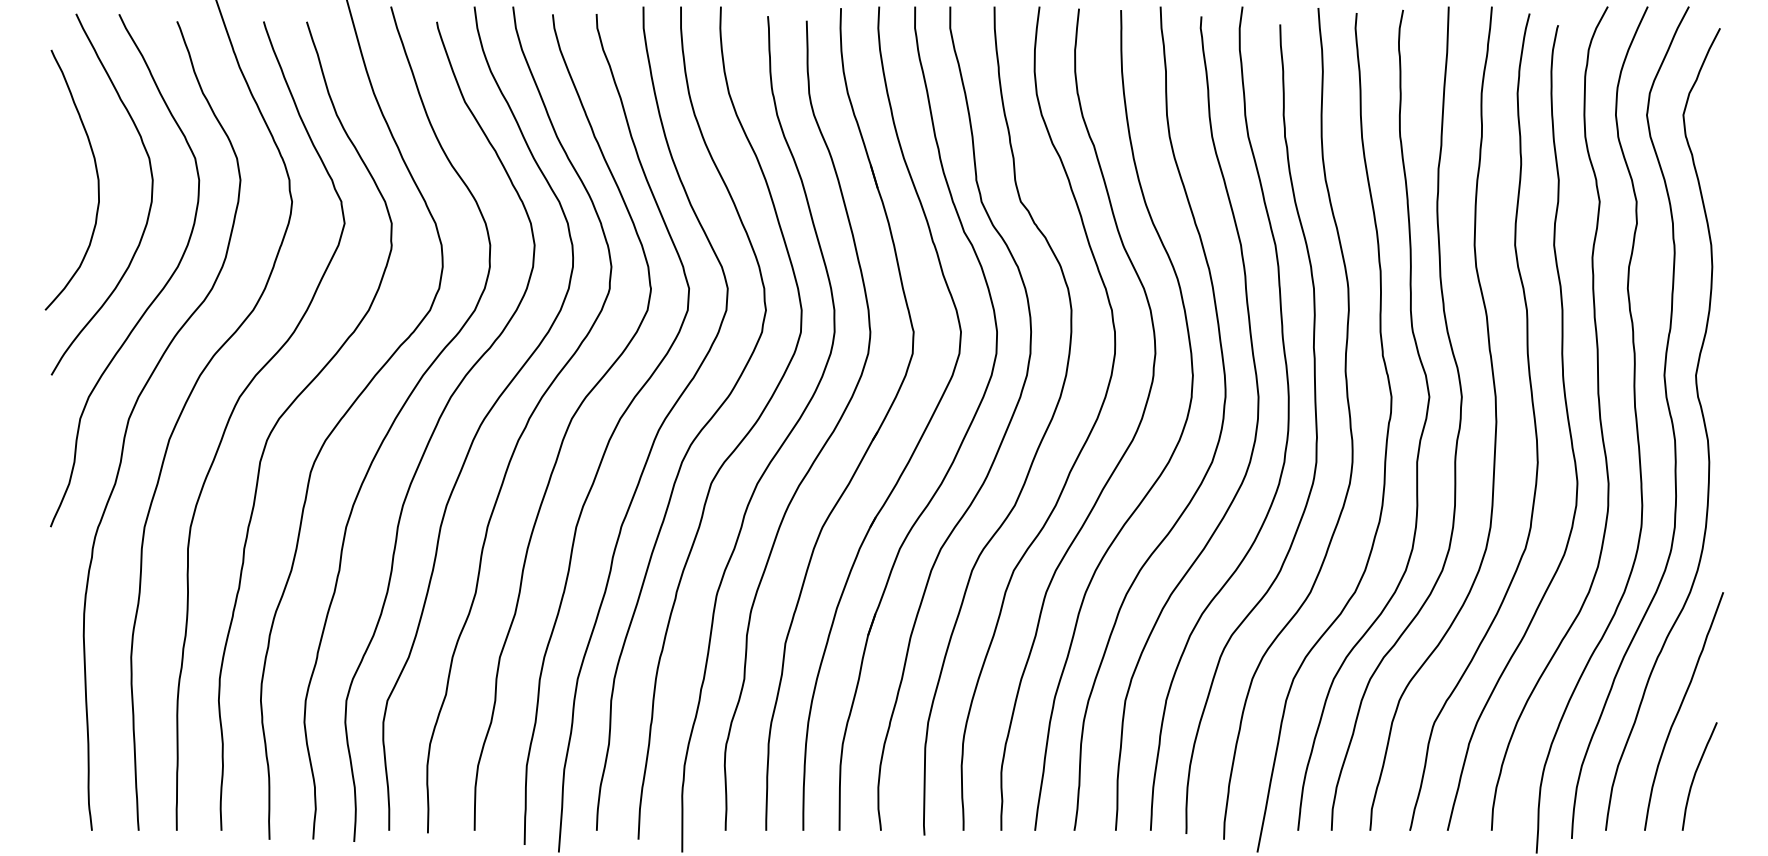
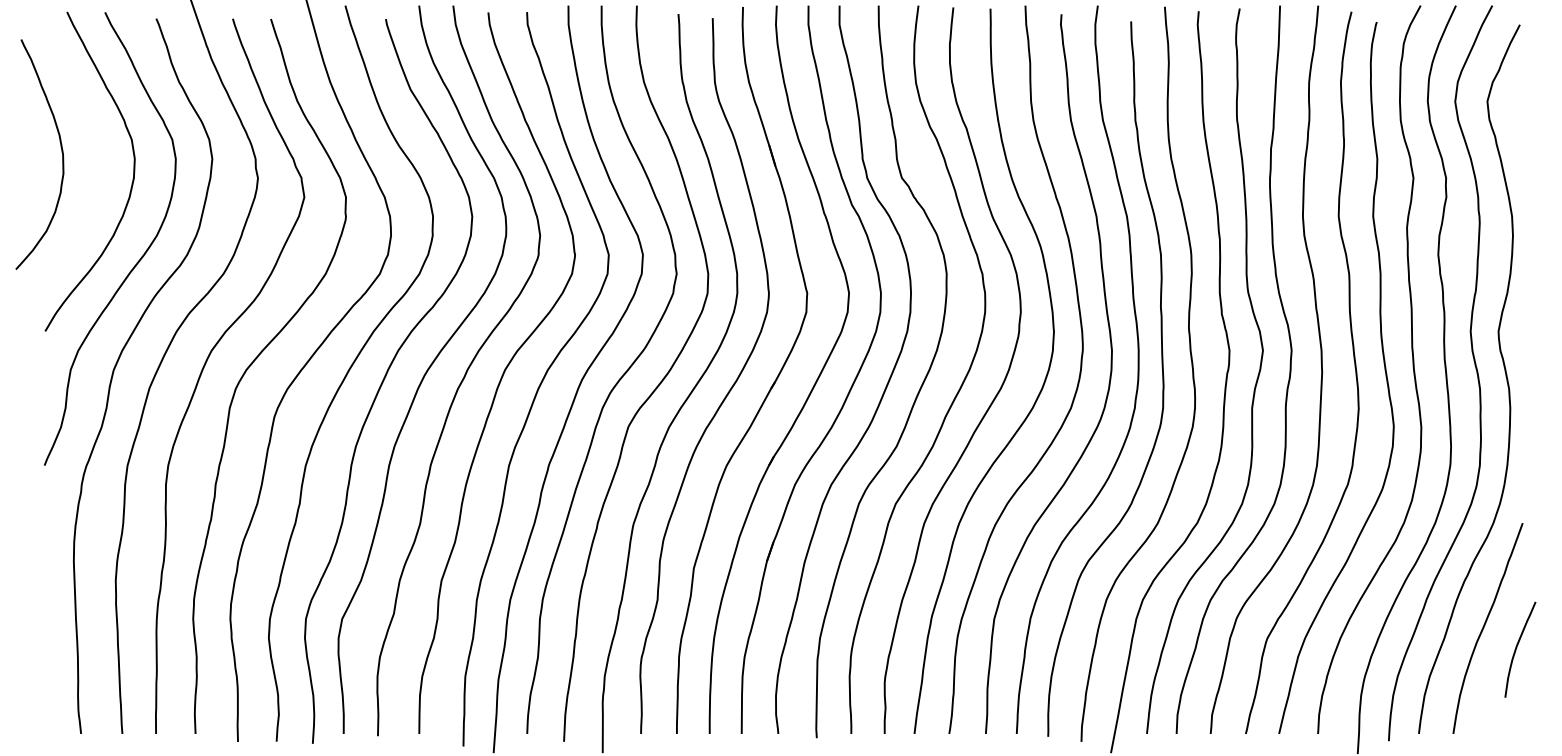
curve: (96, 175) -> (61, 150), moved
curve: (1695, 776) -> (1516, 649), moved

